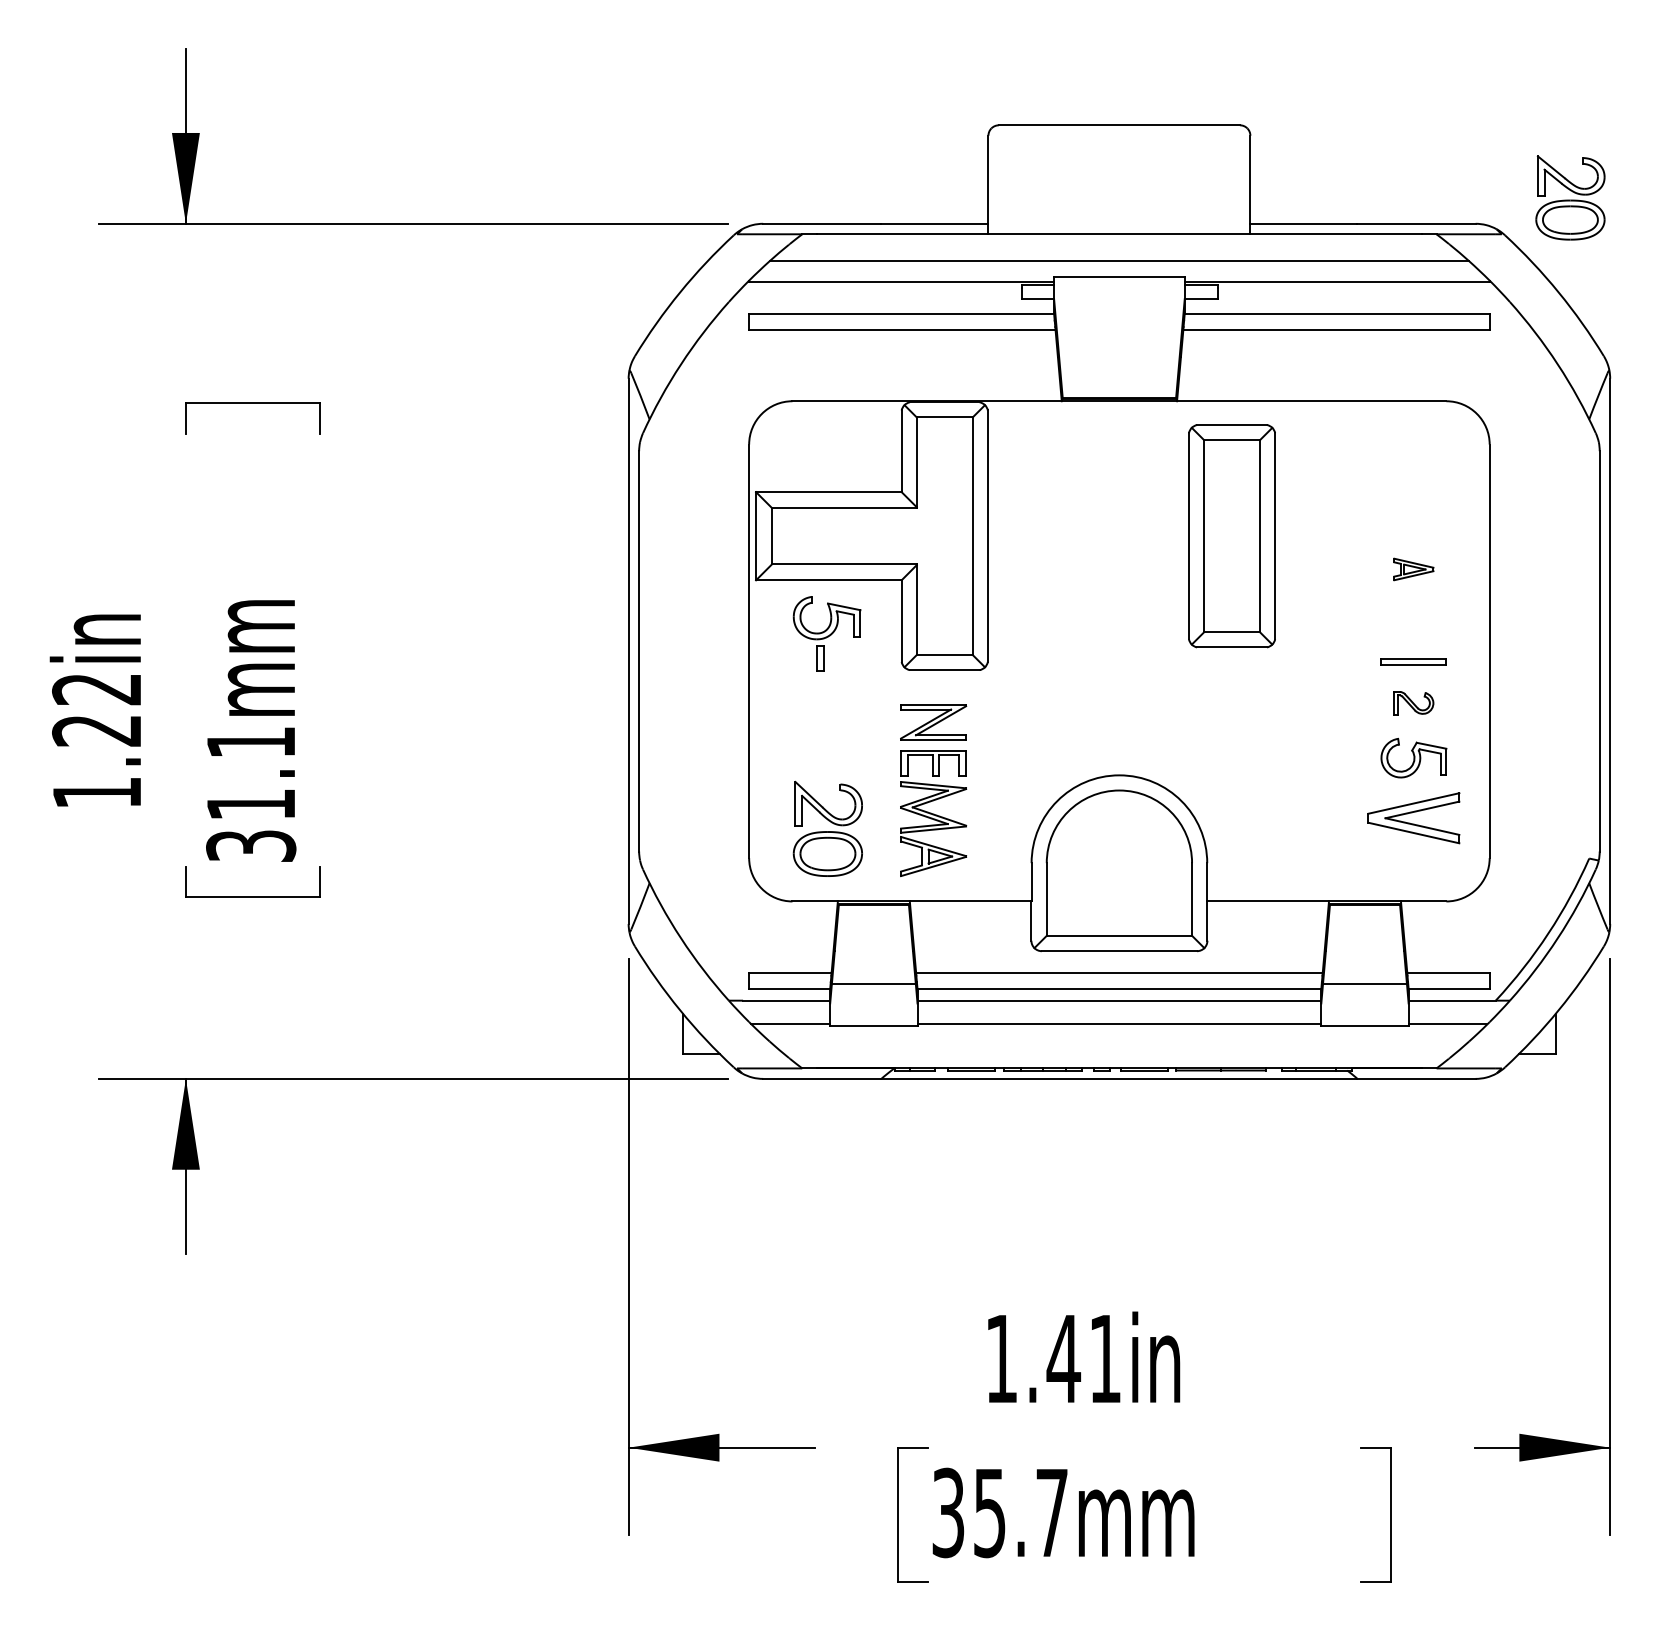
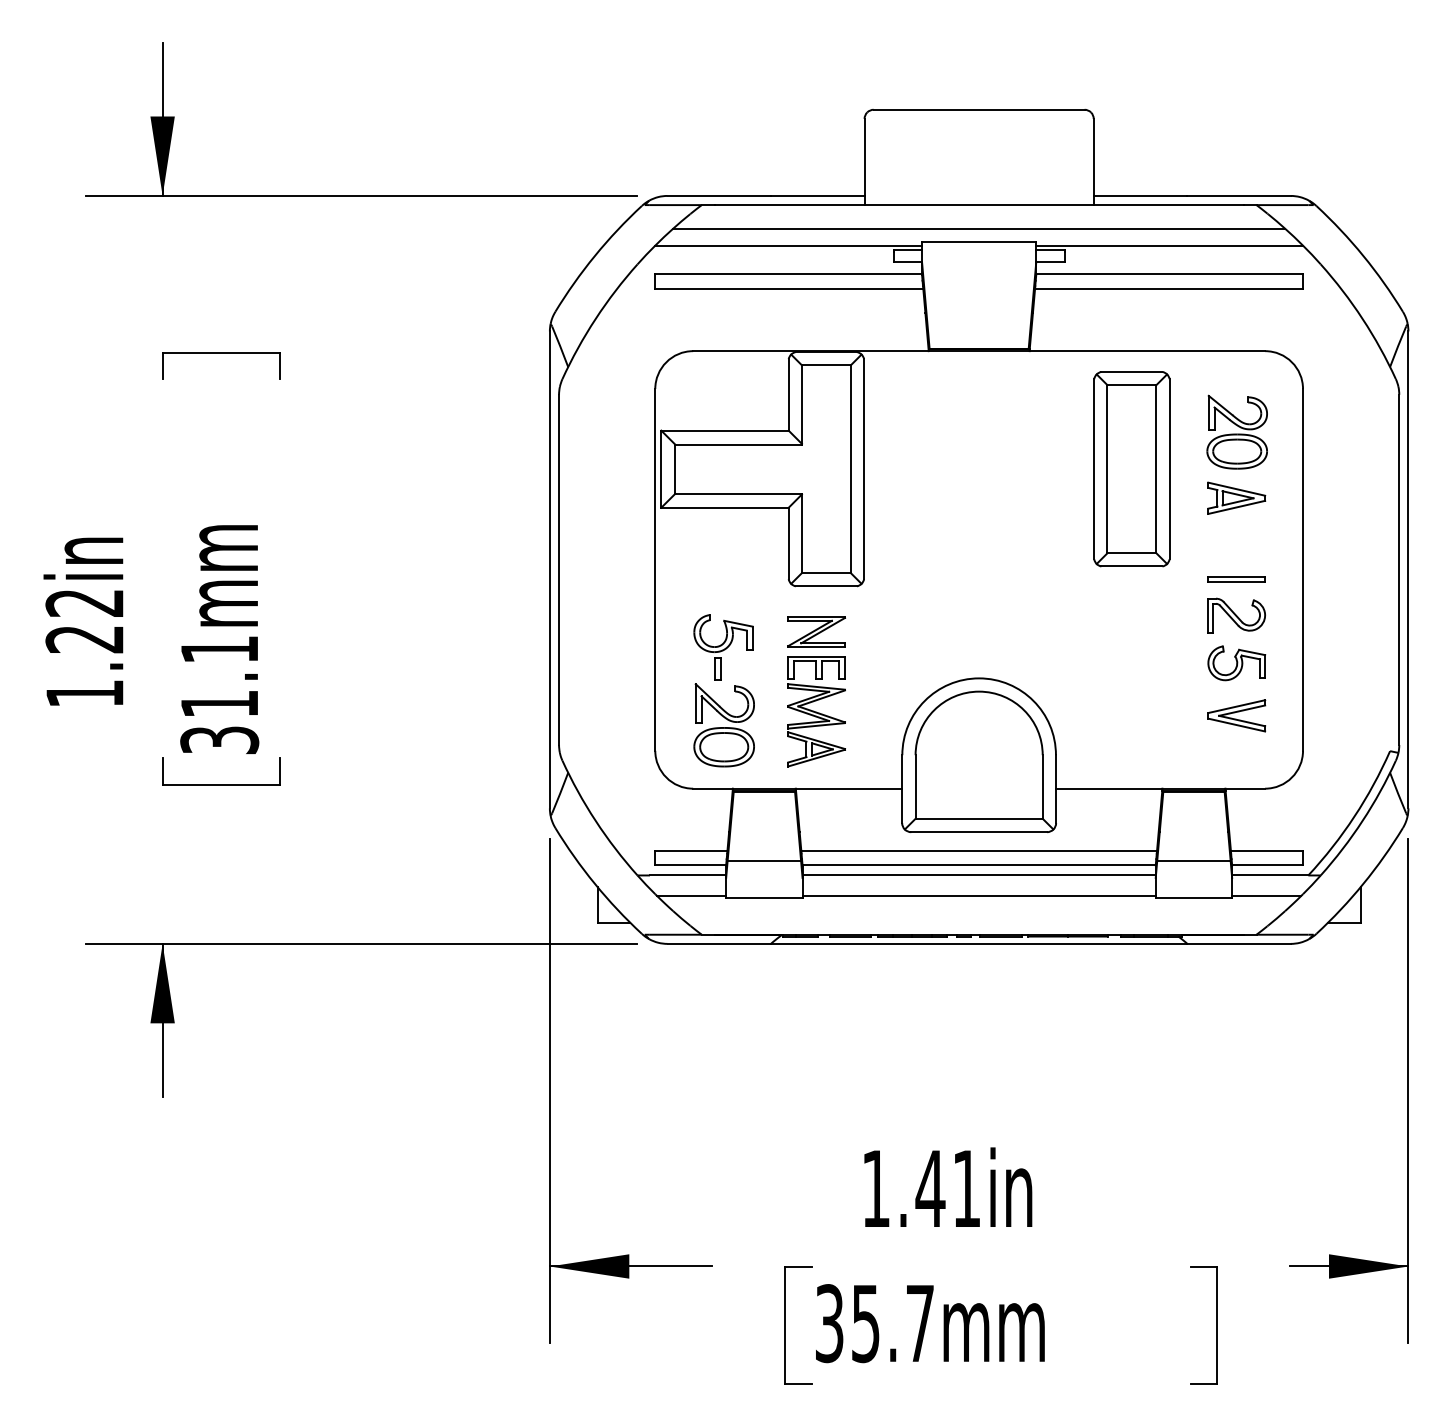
part: (1570, 197) -> (1237, 431), moved
part: (1231, 536) -> (1131, 469), moved
part: (1413, 569) -> (1236, 498), size x1.67
part: (826, 633) -> (722, 647), moved
part: (1413, 703) -> (1236, 615), size x1.67
part: (1413, 817) -> (1236, 715), size x0.71

